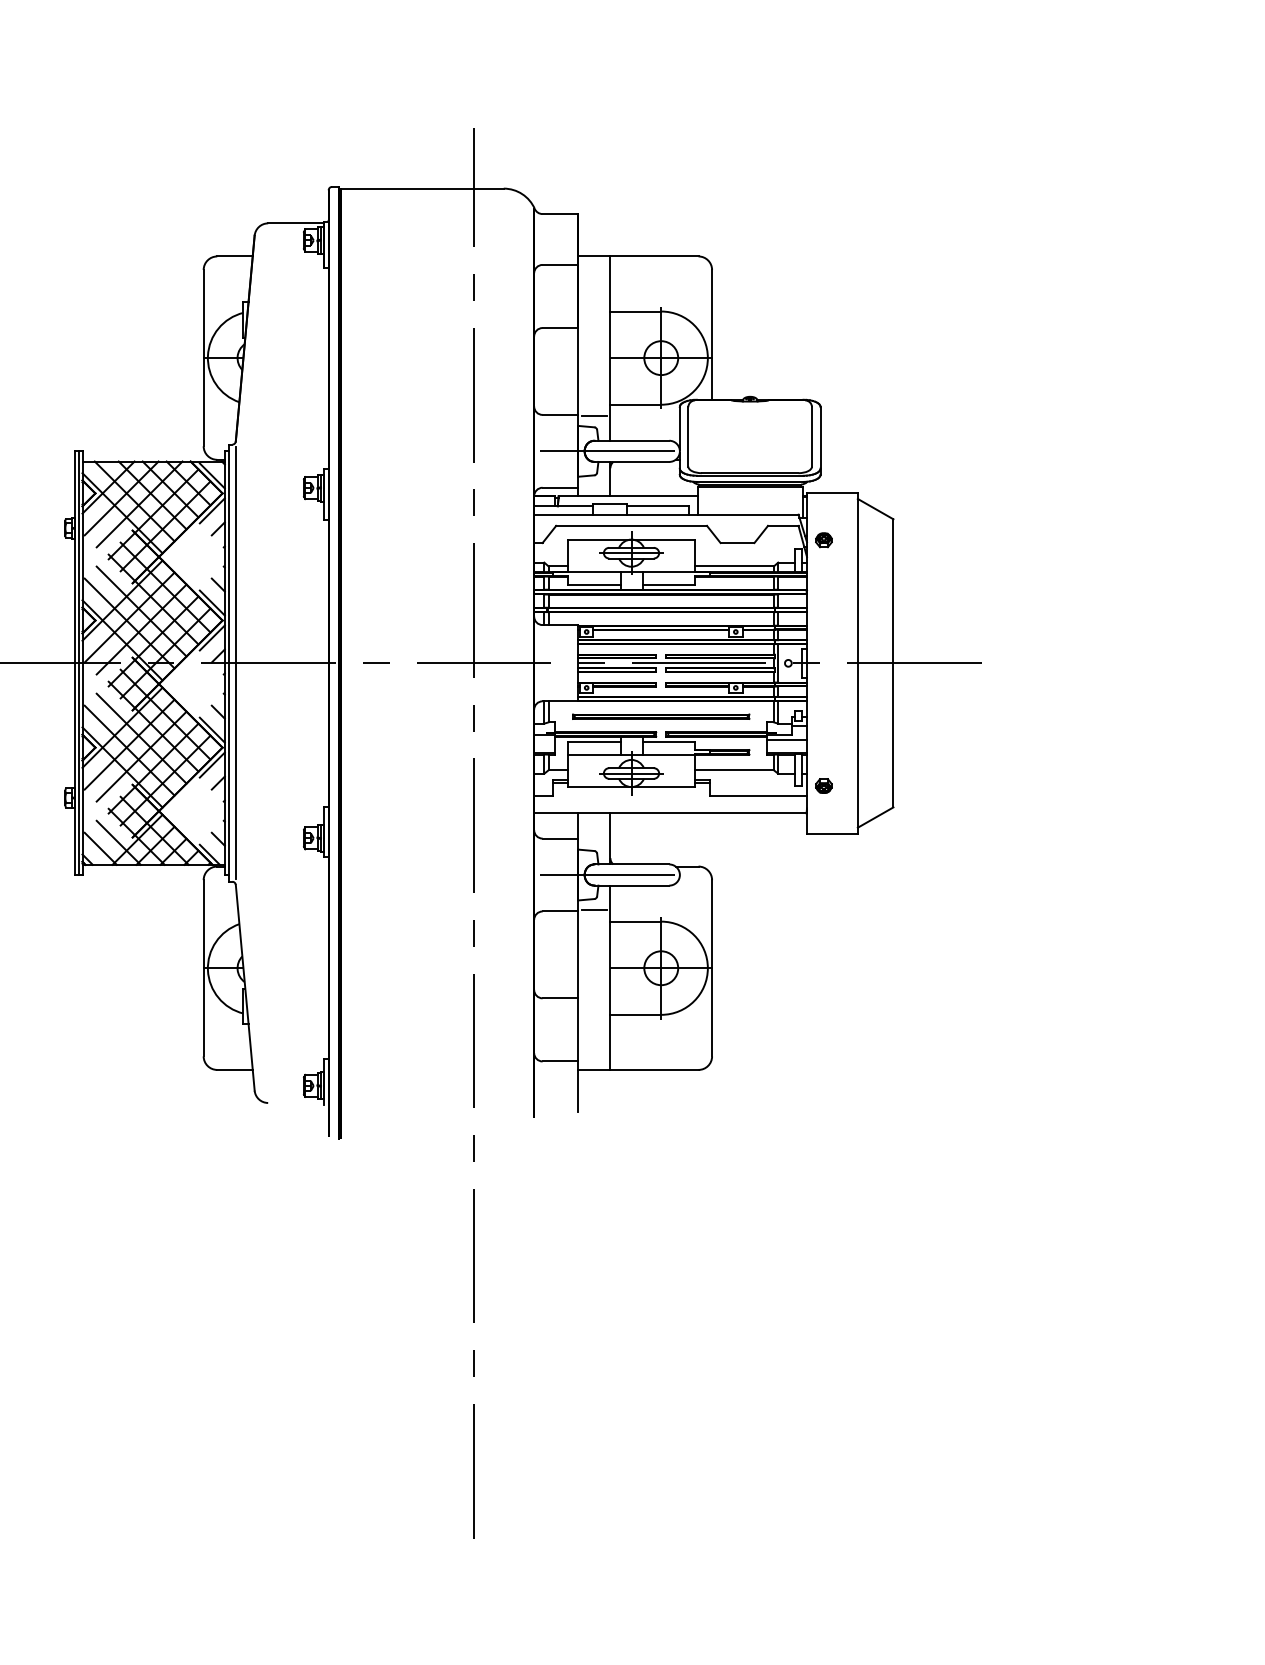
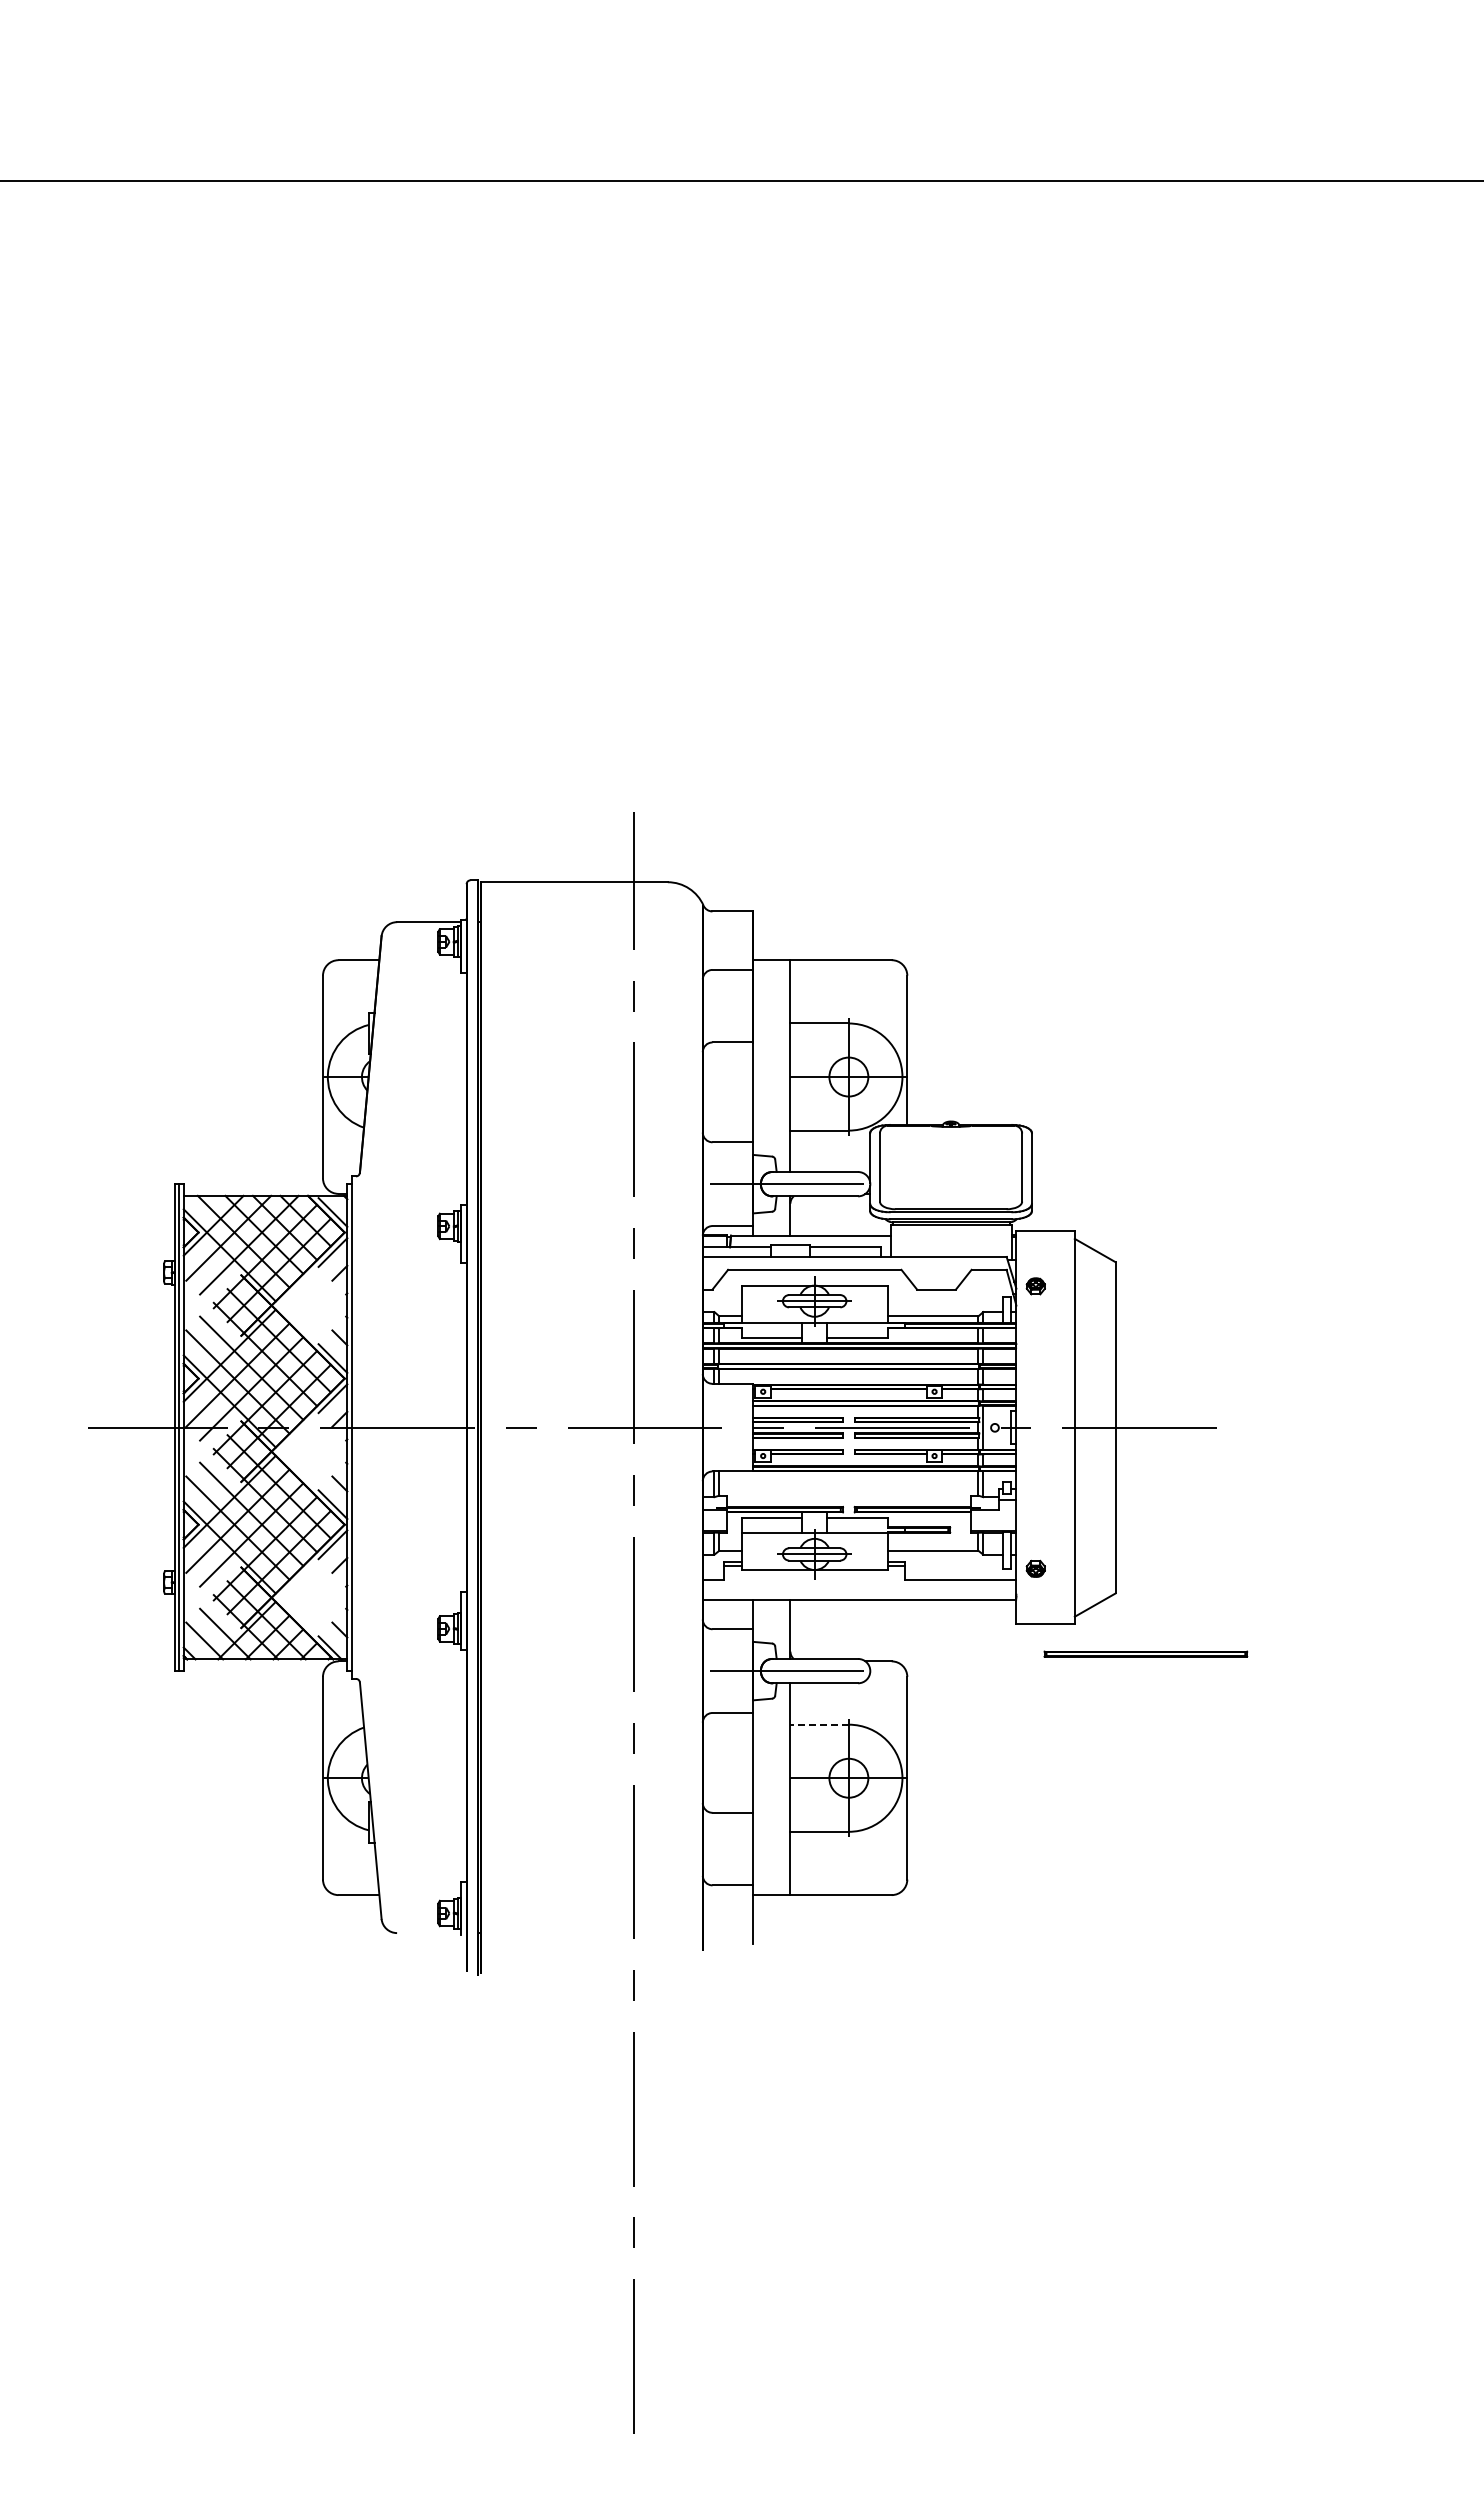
line: (593, 415) -> (771, 1143), removed
line: (235, 663) -> (359, 1427), removed
part: (660, 716) -> (1145, 1653), moved
line: (787, 740) -> (993, 1516), removed
line: (593, 910) -> (771, 1711), removed
line: (635, 921) -> (819, 1724), solid -> dashed

